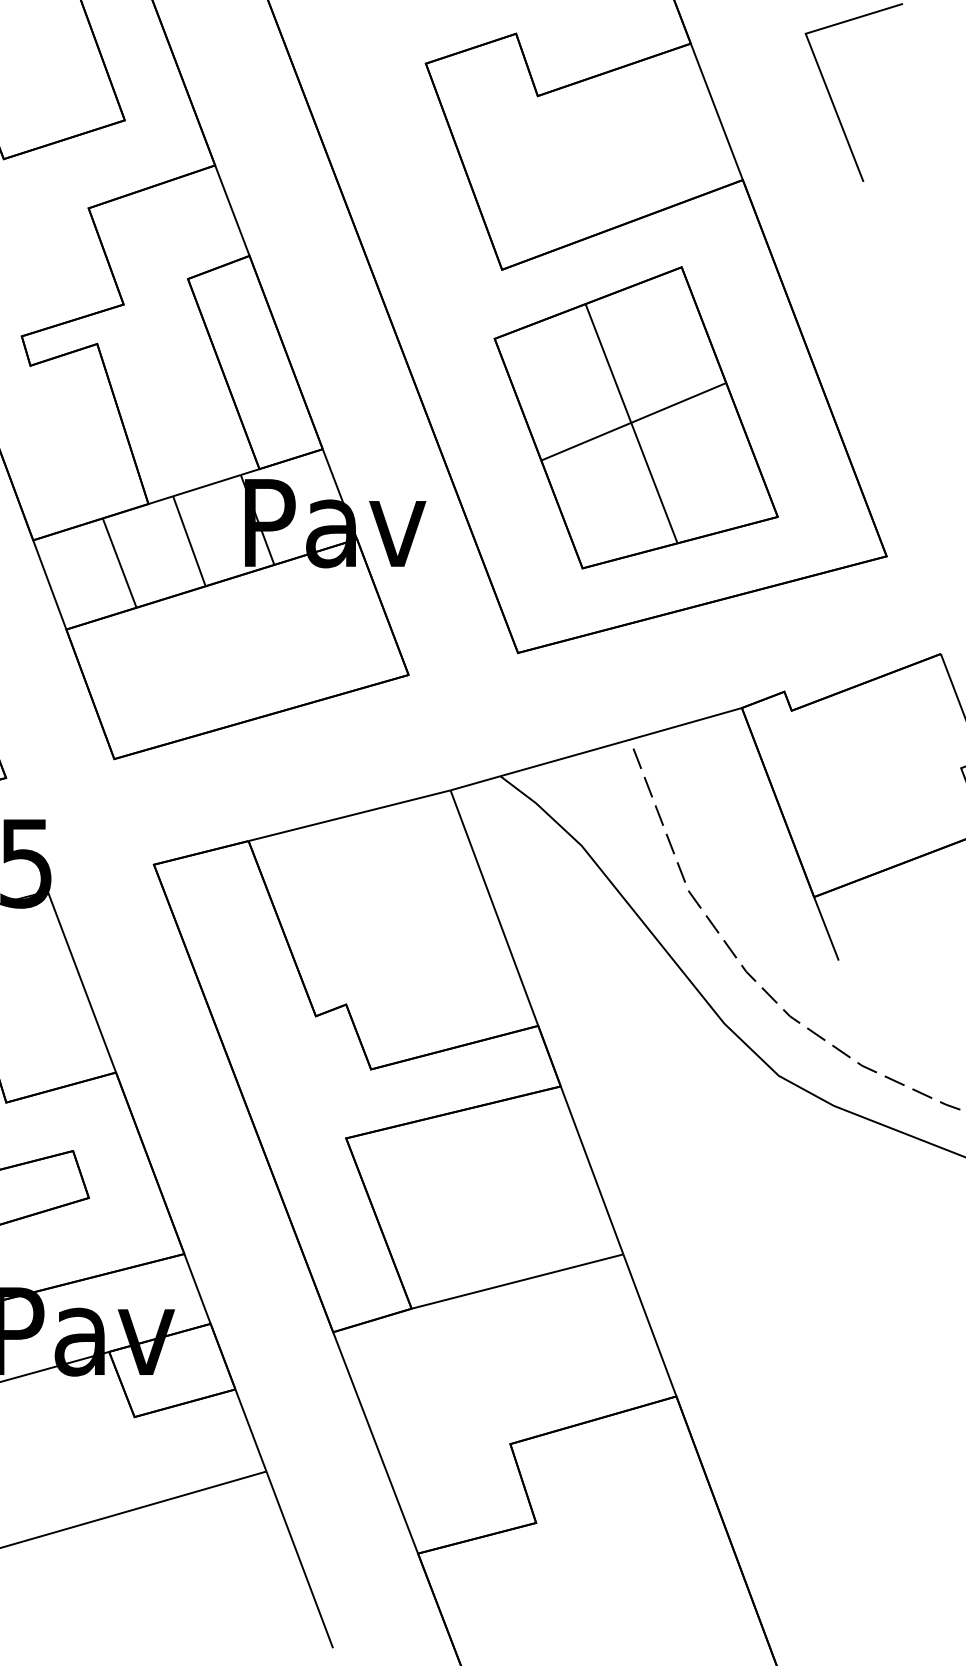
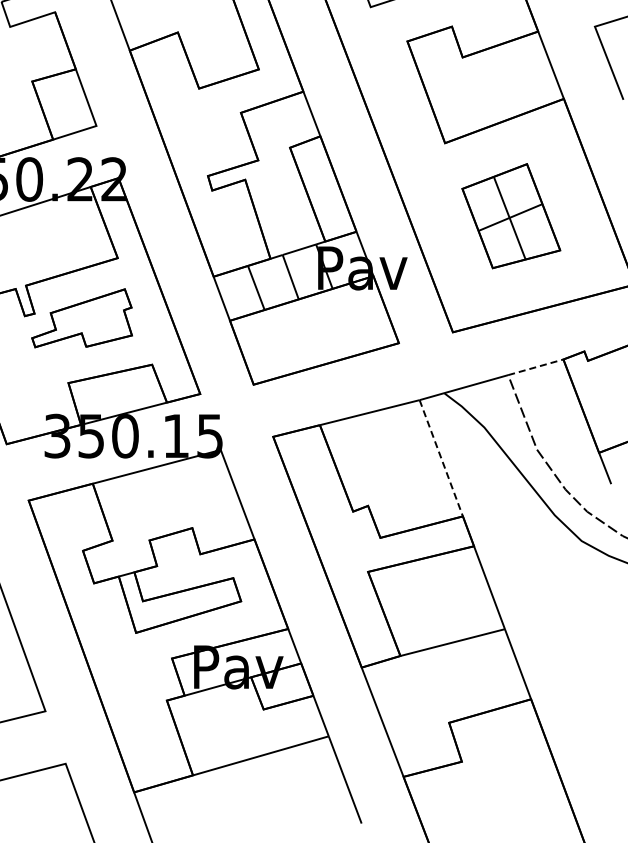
part: (636, 416) -> (511, 215), size x0.7
line: (685, 724) -> (535, 367), solid -> dashed
line: (494, 908) -> (441, 458), solid -> dashed

